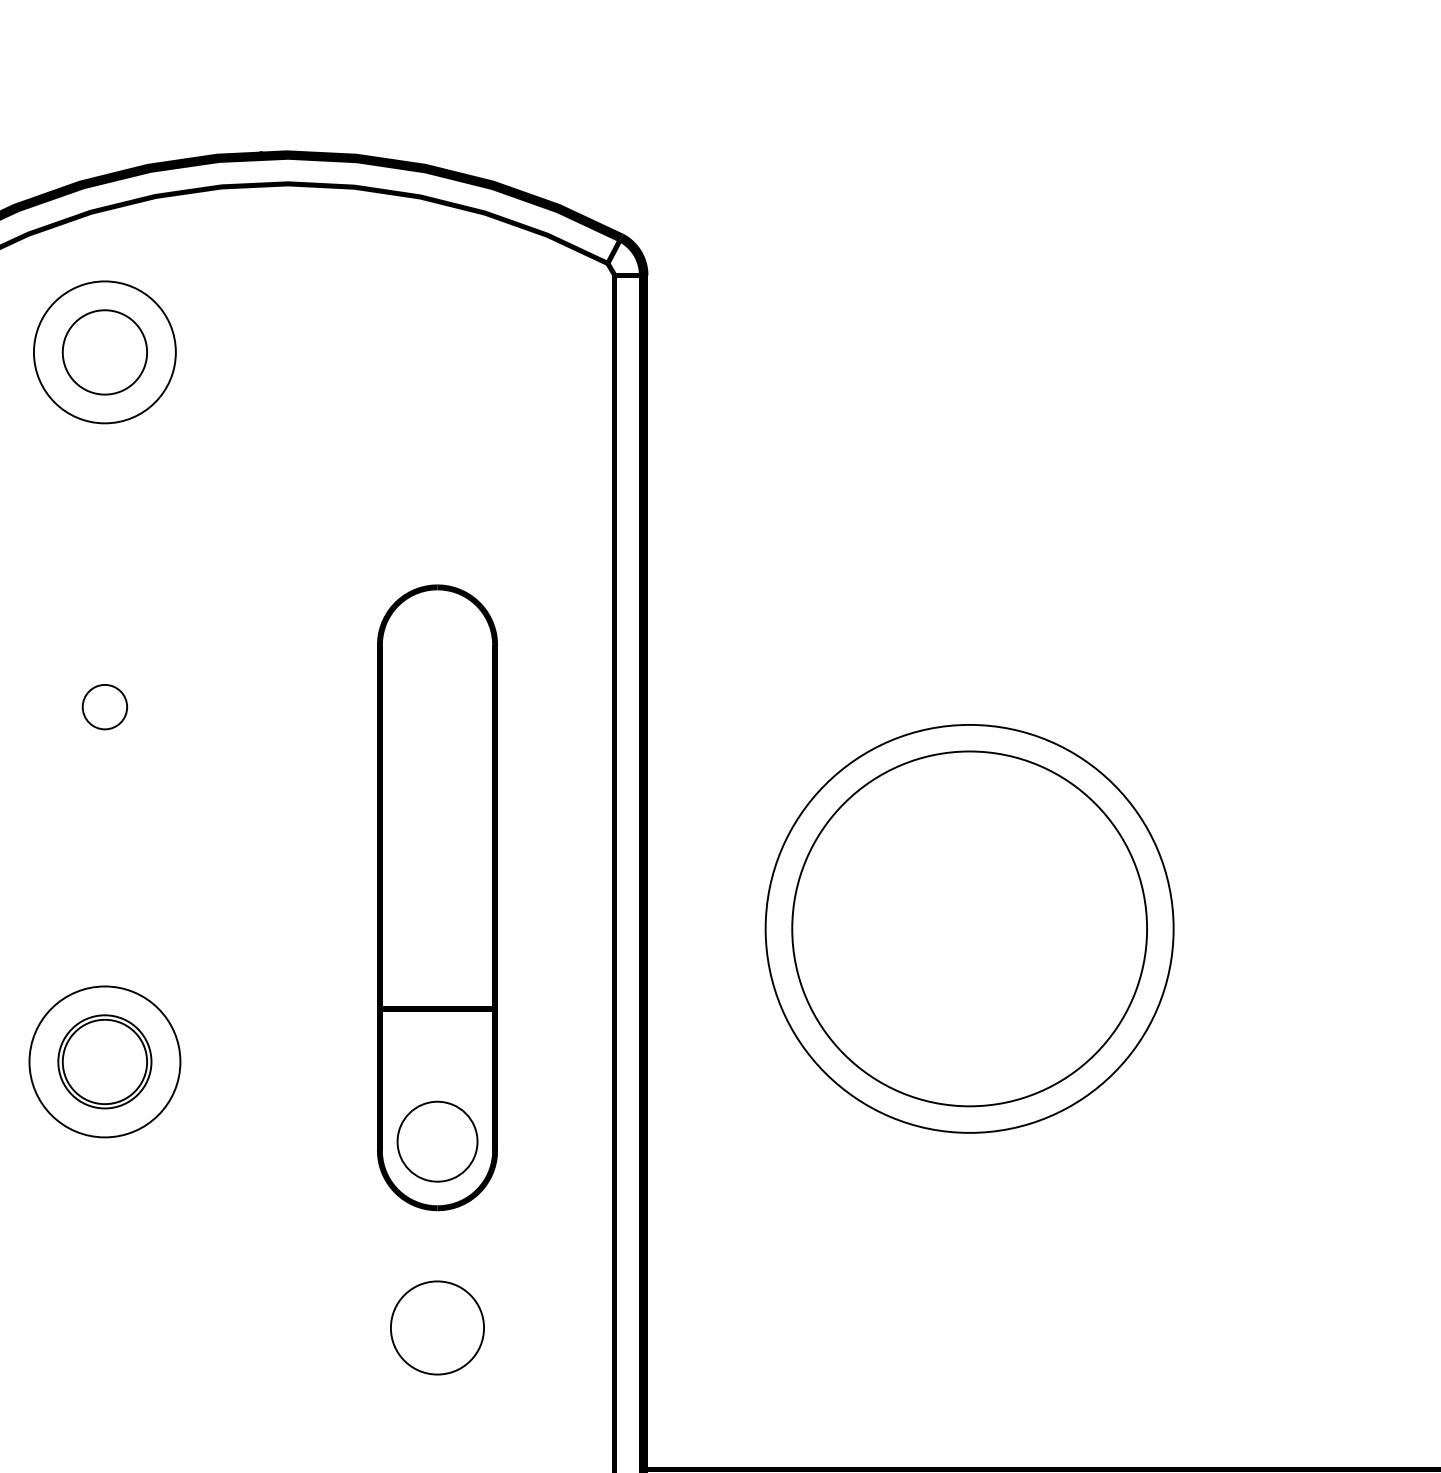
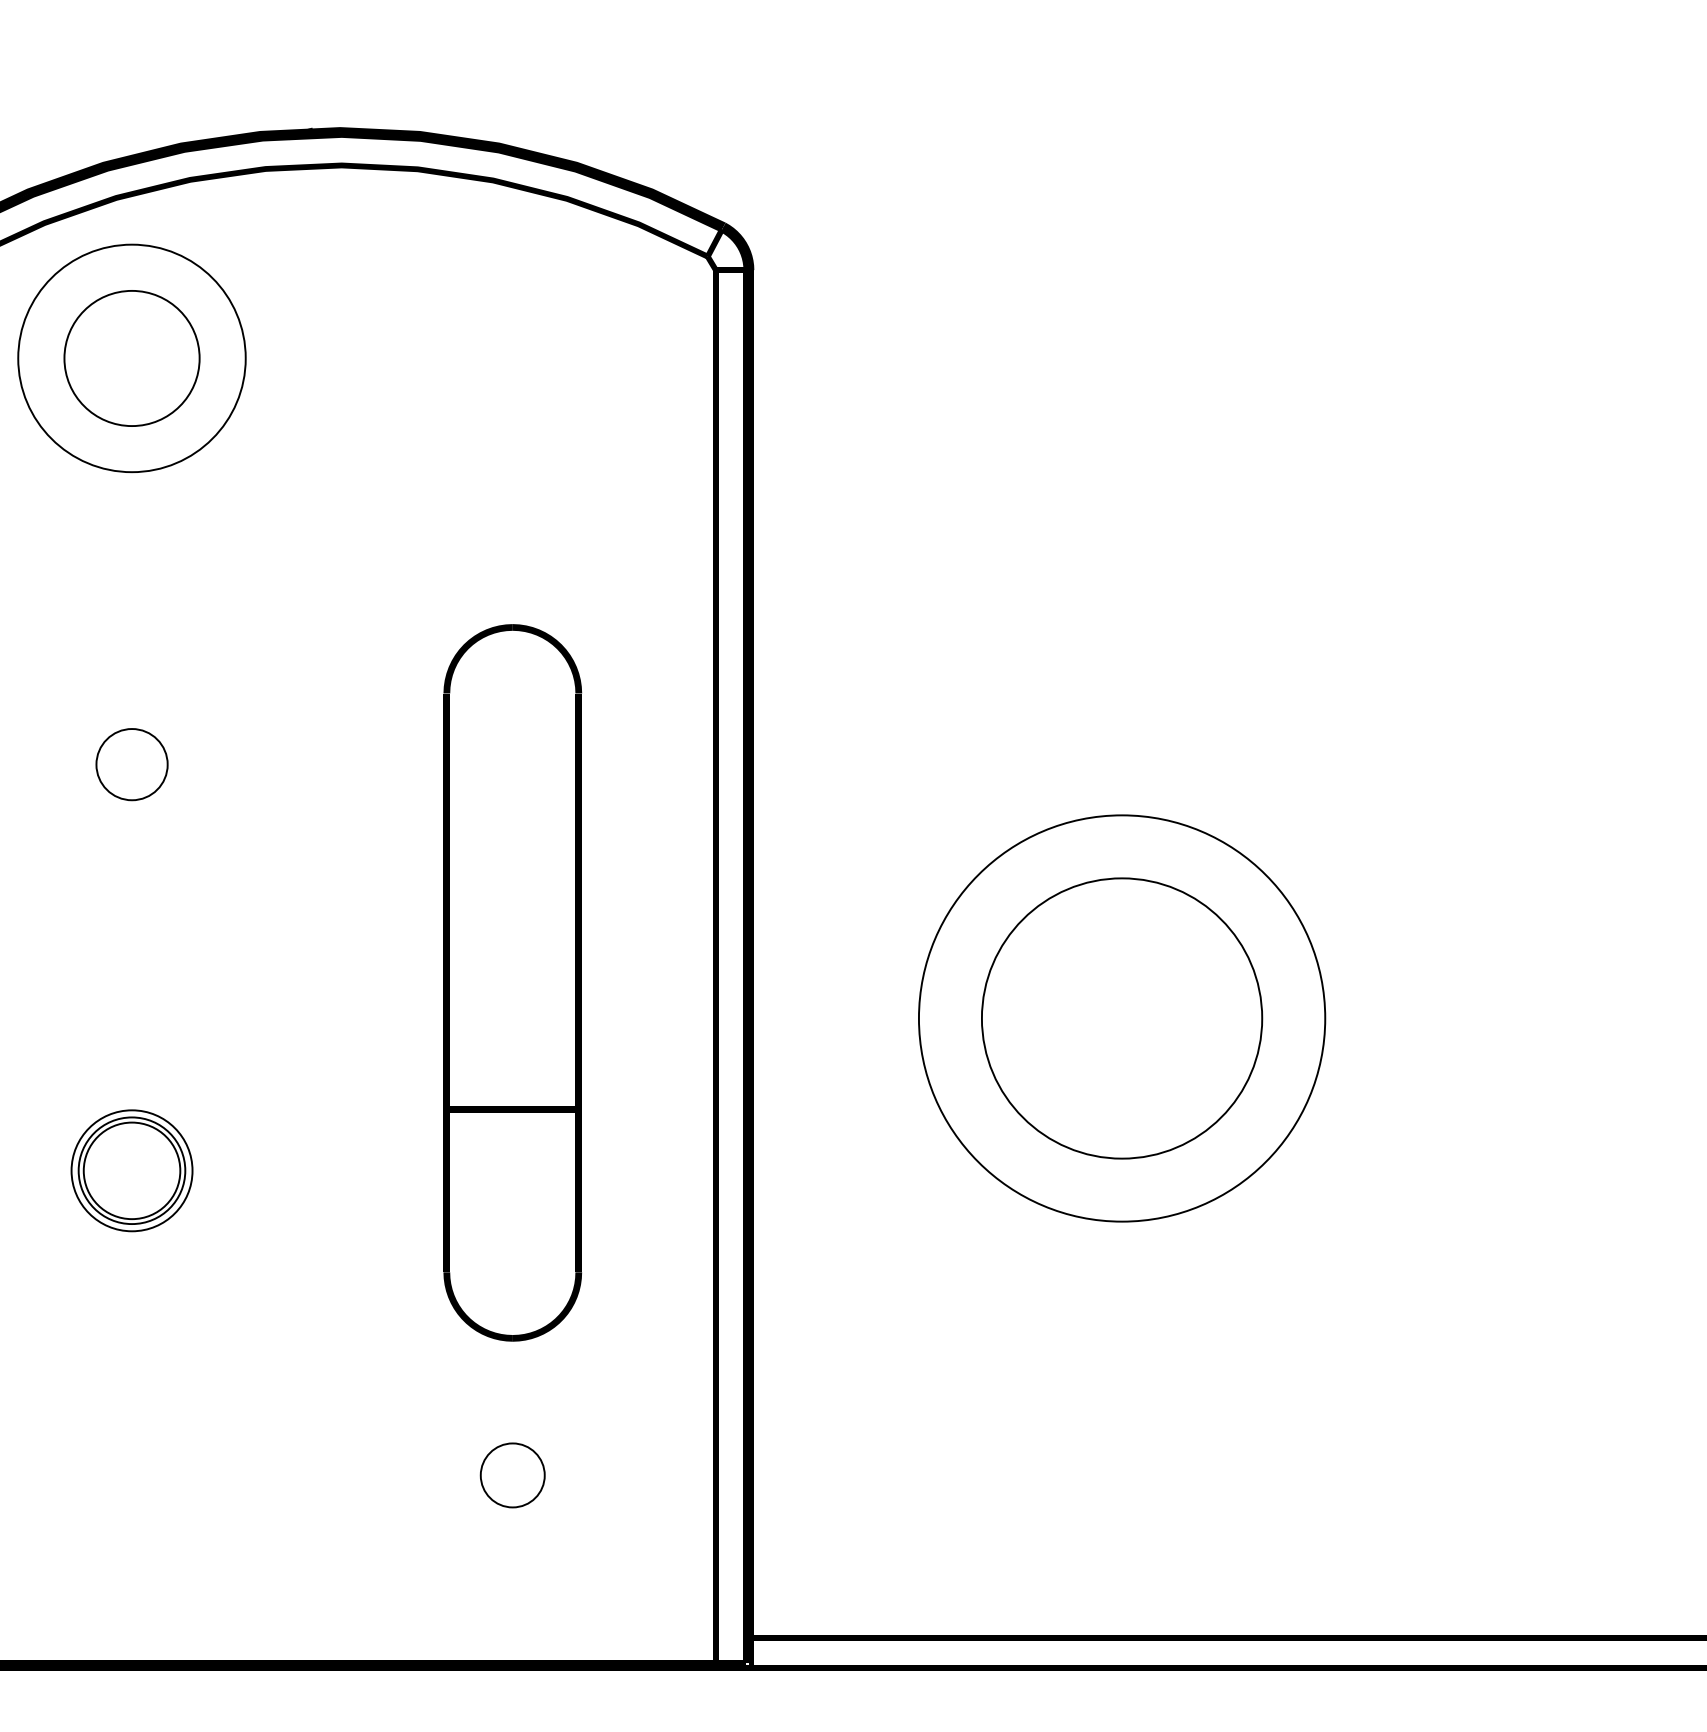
circle: (104, 352) -> (131, 358), size x1.4
circle: (104, 352) -> (131, 358), size x1.4
circle: (104, 707) -> (131, 764), size x1.4
circle: (969, 928) -> (1121, 1018), size x0.6
circle: (104, 1061) -> (131, 1170), size x0.7
circle: (437, 1141) -> (512, 1261), removed
circle: (437, 1328) -> (512, 1475), size x0.6

